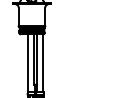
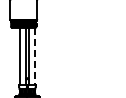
line: (42, 62) -> (34, 56), solid -> dashed

